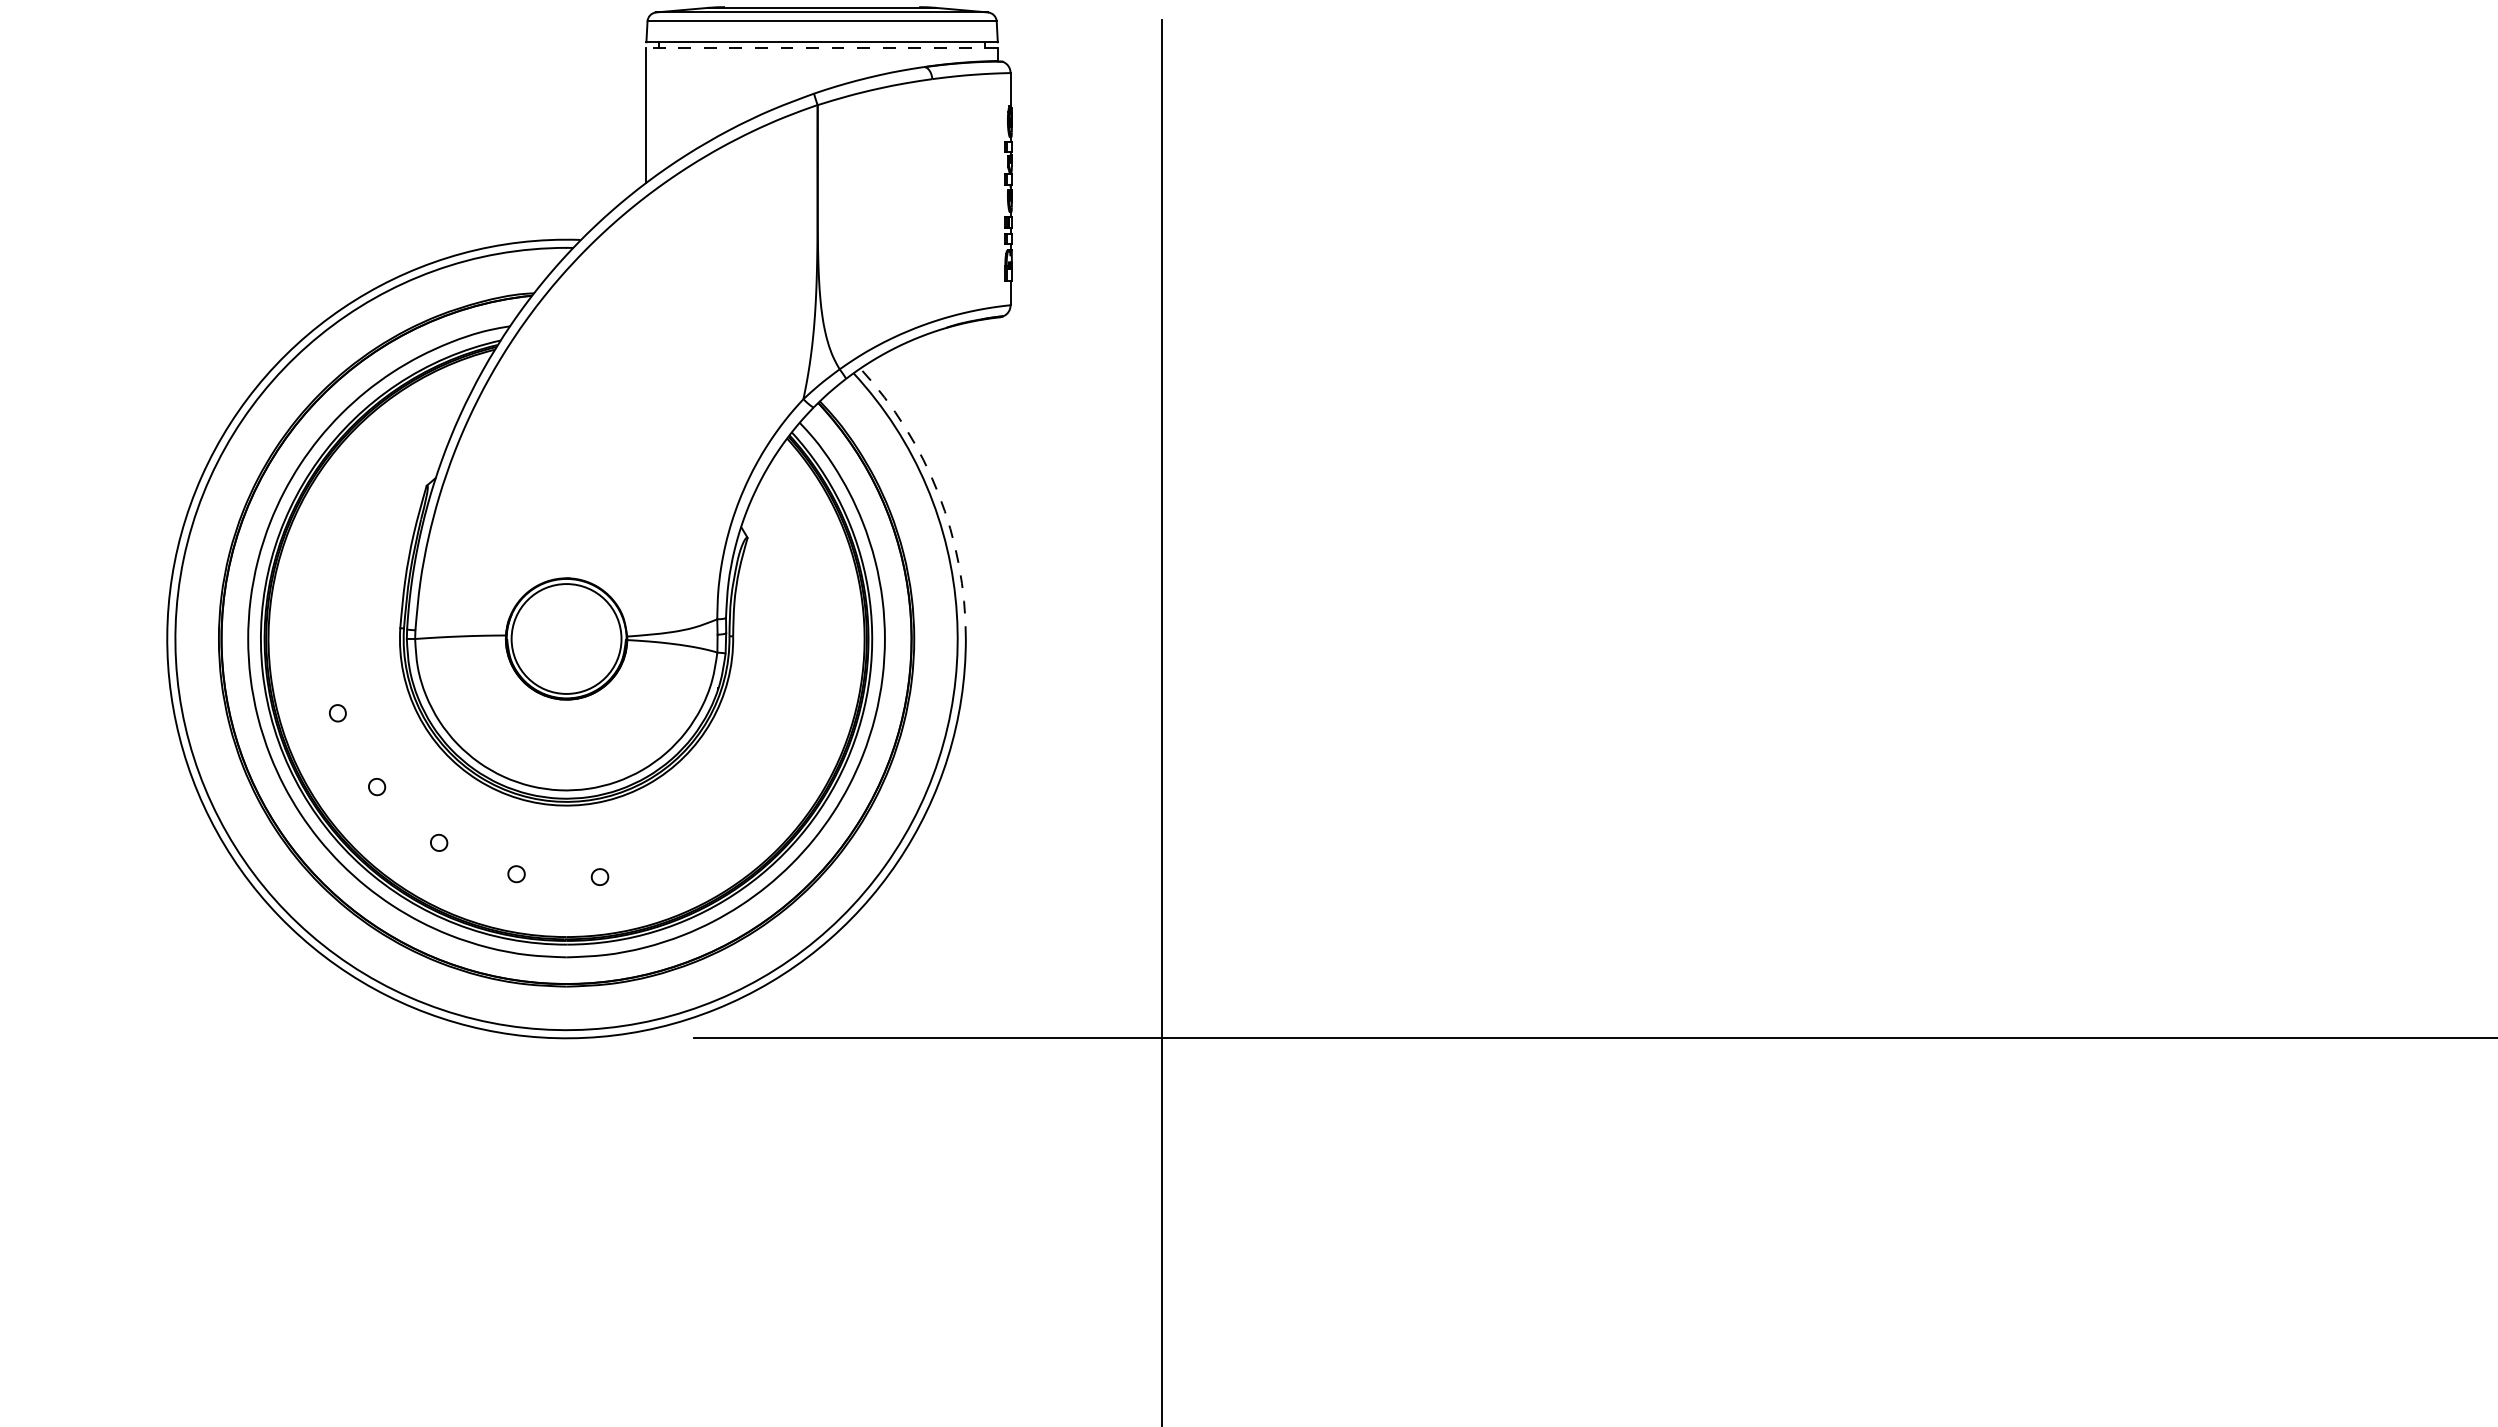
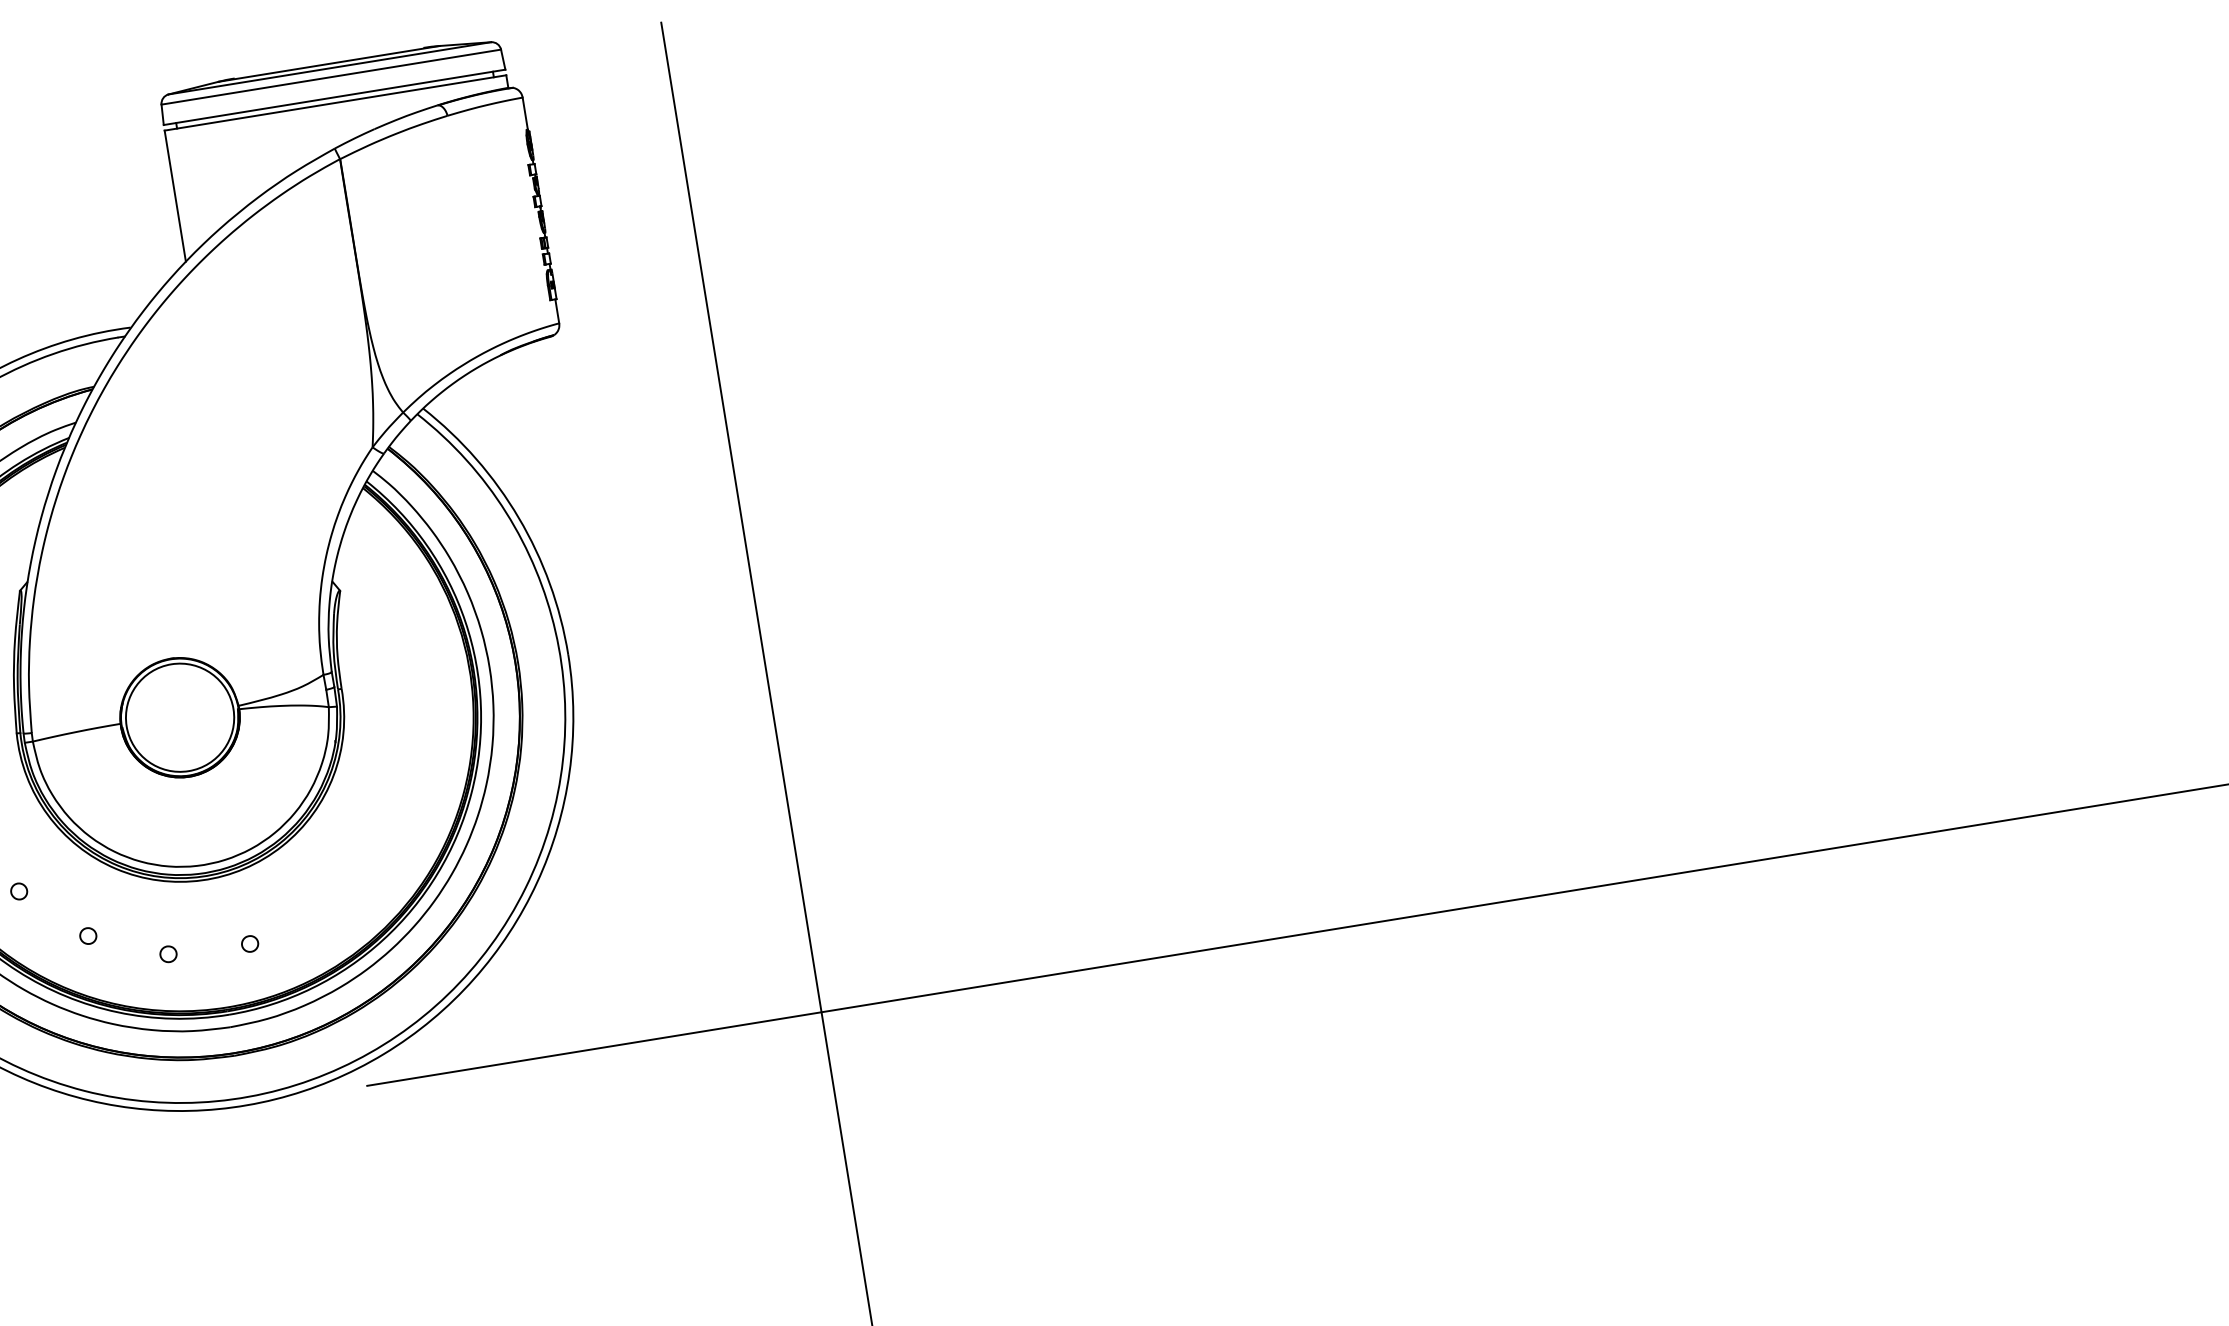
line: (822, 48) -> (335, 103), dashed -> solid
arc: (938, 493) -> (518, 517), dashed -> solid

